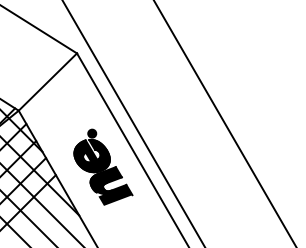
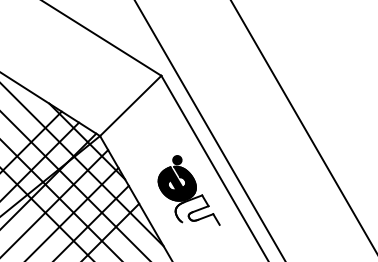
fill: (111, 186) -> (197, 215), removed

